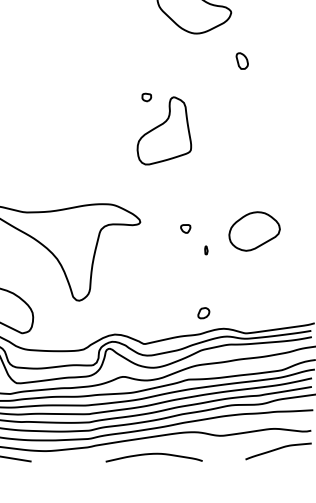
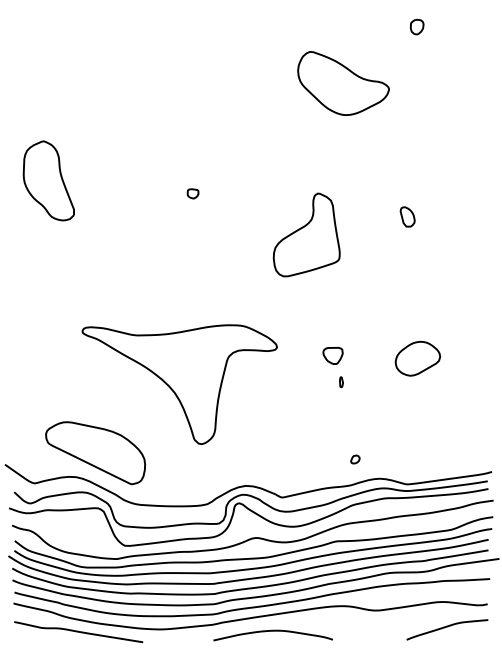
part: (242, 60) -> (407, 216), moved
part: (146, 97) -> (192, 193), moved
part: (185, 228) -> (332, 355), size x1.67
part: (254, 231) -> (417, 358), size x0.71
part: (206, 250) -> (341, 382), moved
part: (203, 313) -> (355, 459), size x0.62
curve: (153, 454) -> (272, 631), moved

